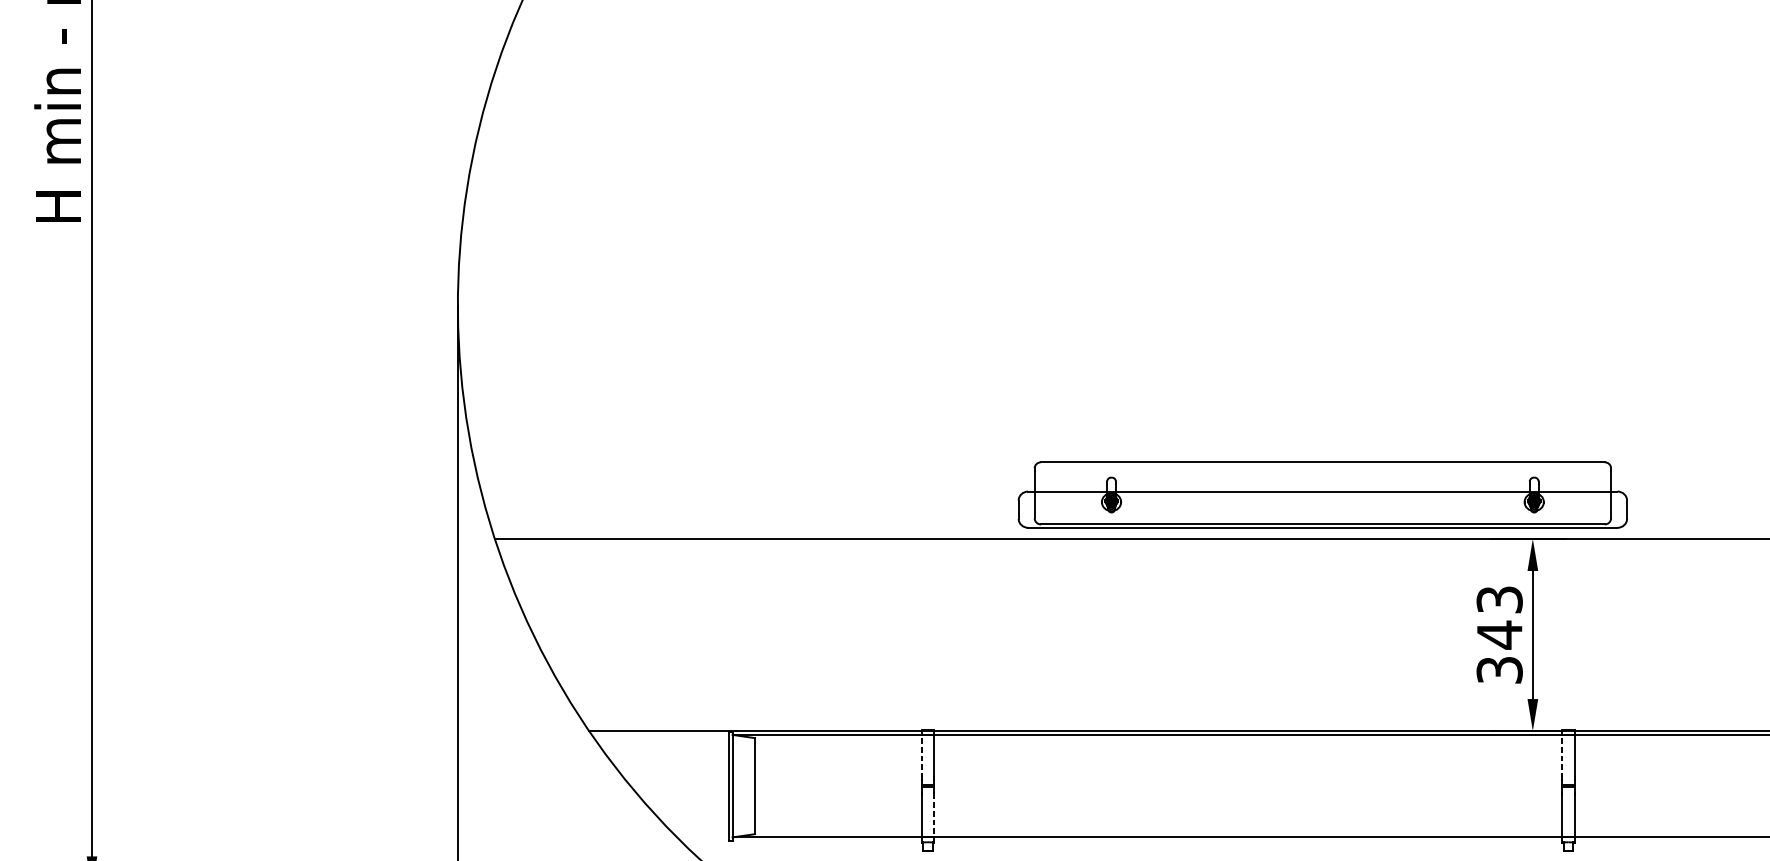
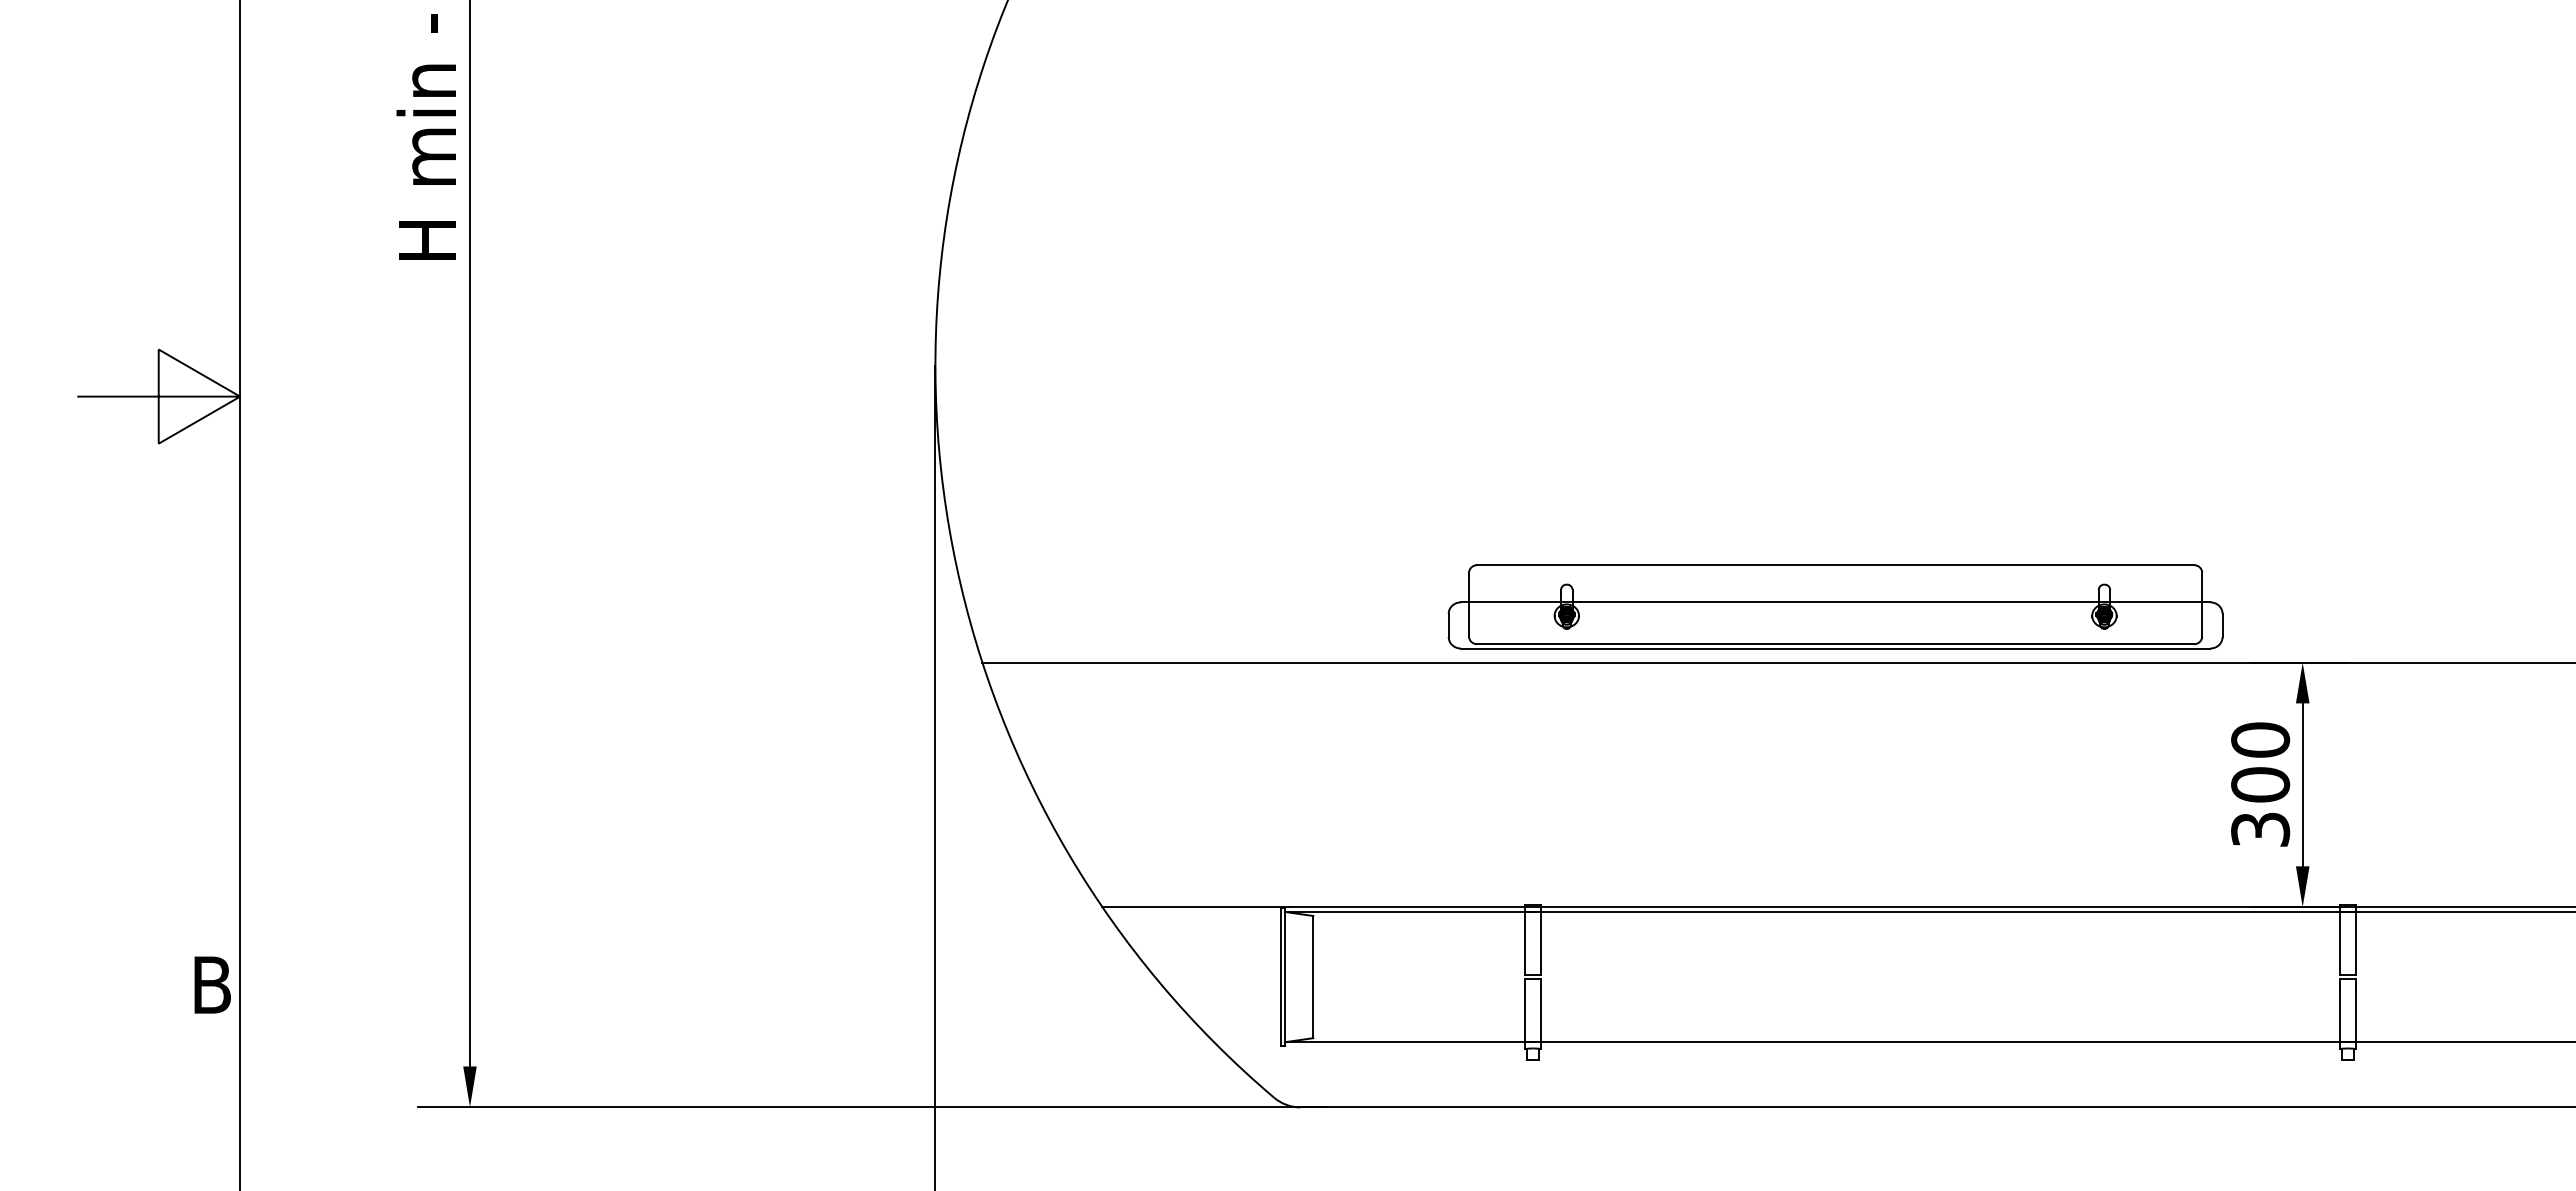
part: (1322, 494) -> (1835, 606), moved
text: (1499, 617) -> (2260, 762), 343 -> 300
line: (921, 753) -> (1525, 935), dashed -> solid
line: (1561, 753) -> (2339, 935), dashed -> solid
line: (934, 818) -> (1541, 1018), dashed -> solid

